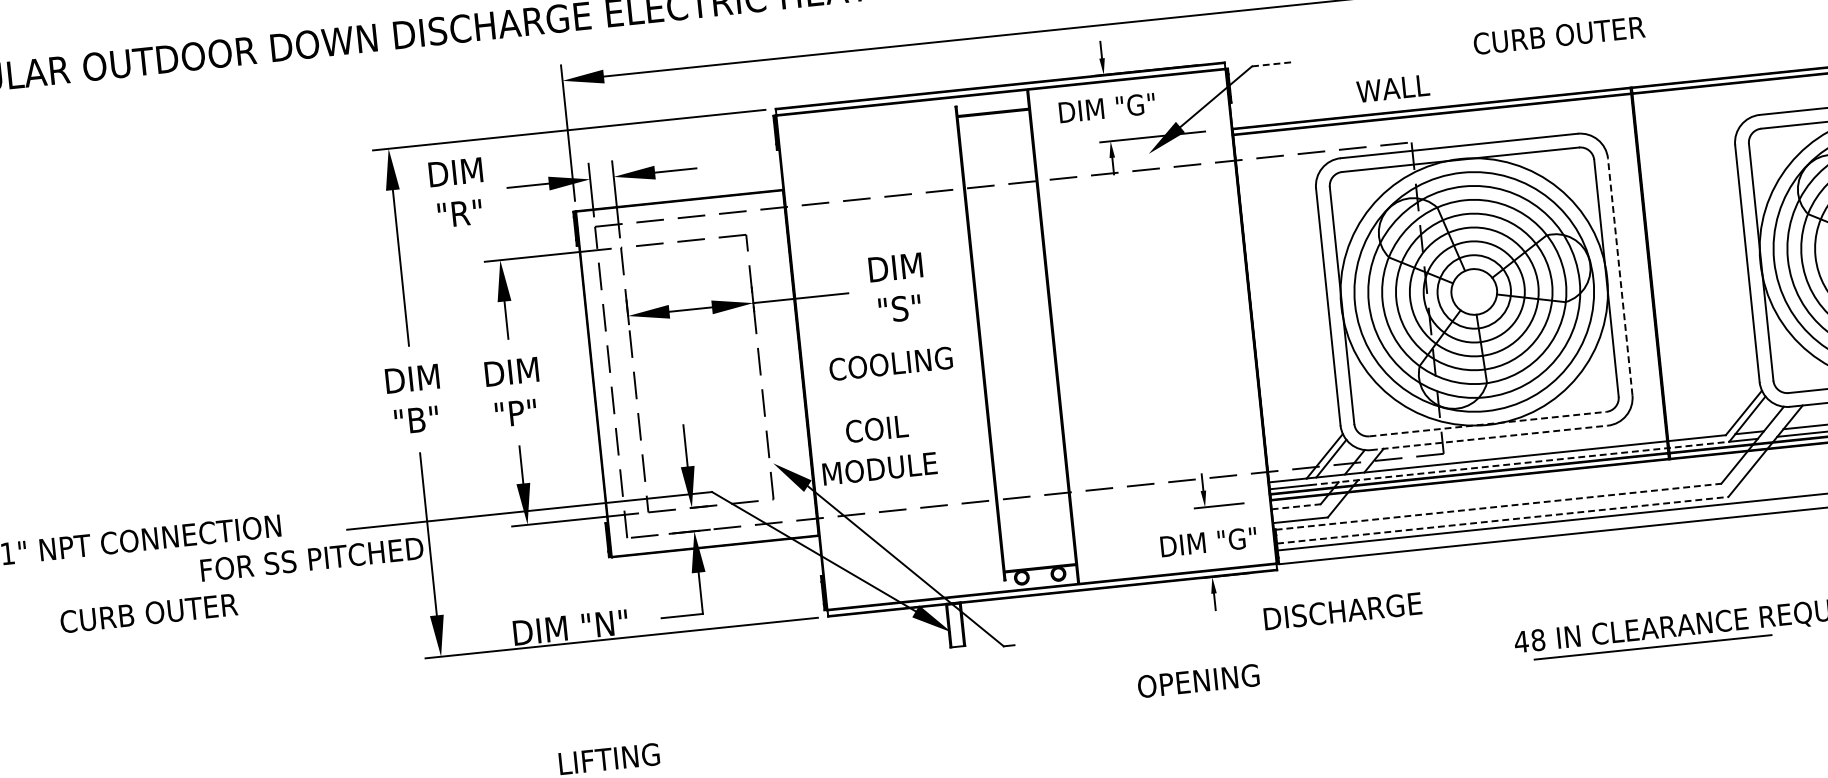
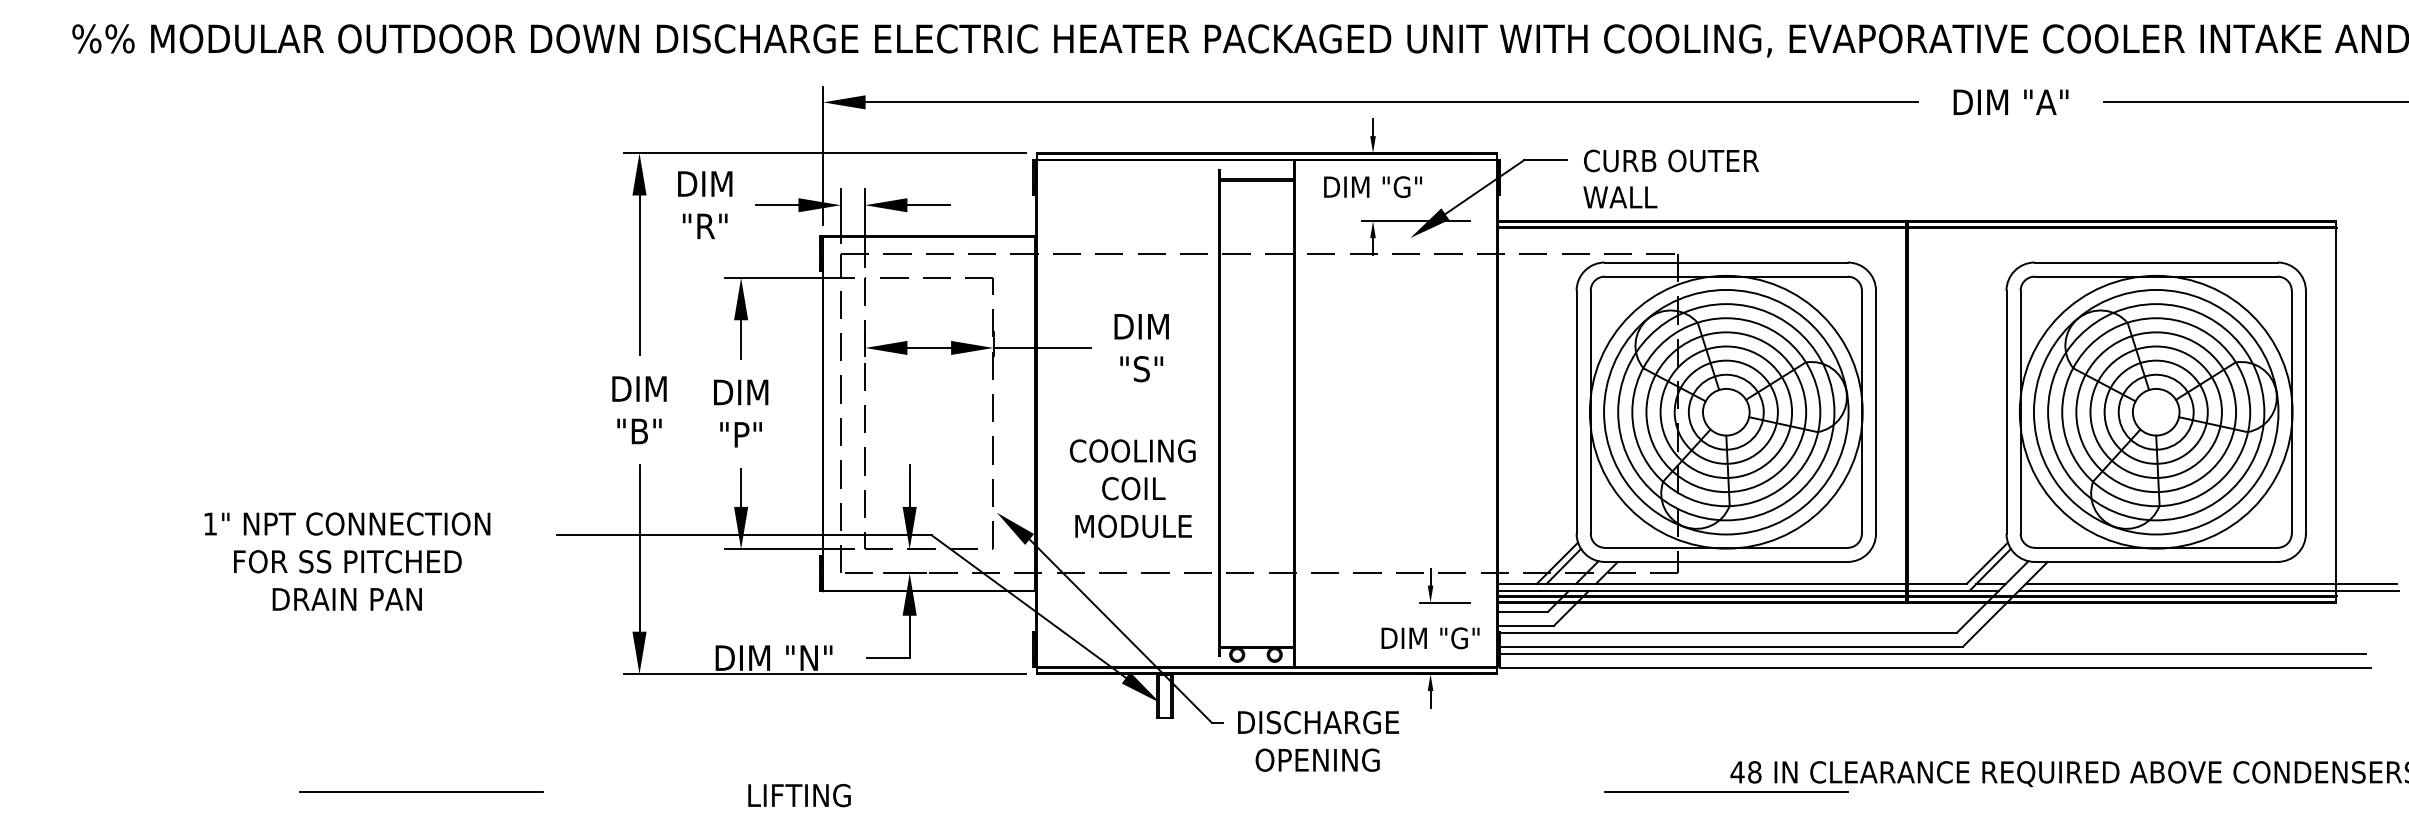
text: (1559, 35) -> (1671, 160), moved
line: (1273, 64) -> (1546, 160), dashed -> solid
text: (1393, 88) -> (1620, 197), moved
line: (1620, 276) -> (1876, 411), dashed -> solid
text: (890, 363) -> (1132, 450), moved
line: (1488, 423) -> (1726, 547), dashed -> solid
text: (876, 428) -> (1133, 488), moved
line: (1489, 437) -> (1726, 561), dashed -> solid
line: (1519, 463) -> (1754, 591), dashed -> solid
text: (879, 468) -> (1133, 526), moved
line: (1296, 506) -> (1523, 611), dashed -> solid
line: (1498, 506) -> (1728, 632), dashed -> solid
line: (1502, 519) -> (1731, 646), dashed -> solid
text: (311, 559) -> (347, 561), moved
text: (1342, 611) -> (1318, 722), moved
text: (148, 613) -> (347, 599), CURB OUTER -> DRAIN PAN
line: (1653, 647) -> (1726, 791), moved
text: (1198, 680) -> (1317, 759), moved

